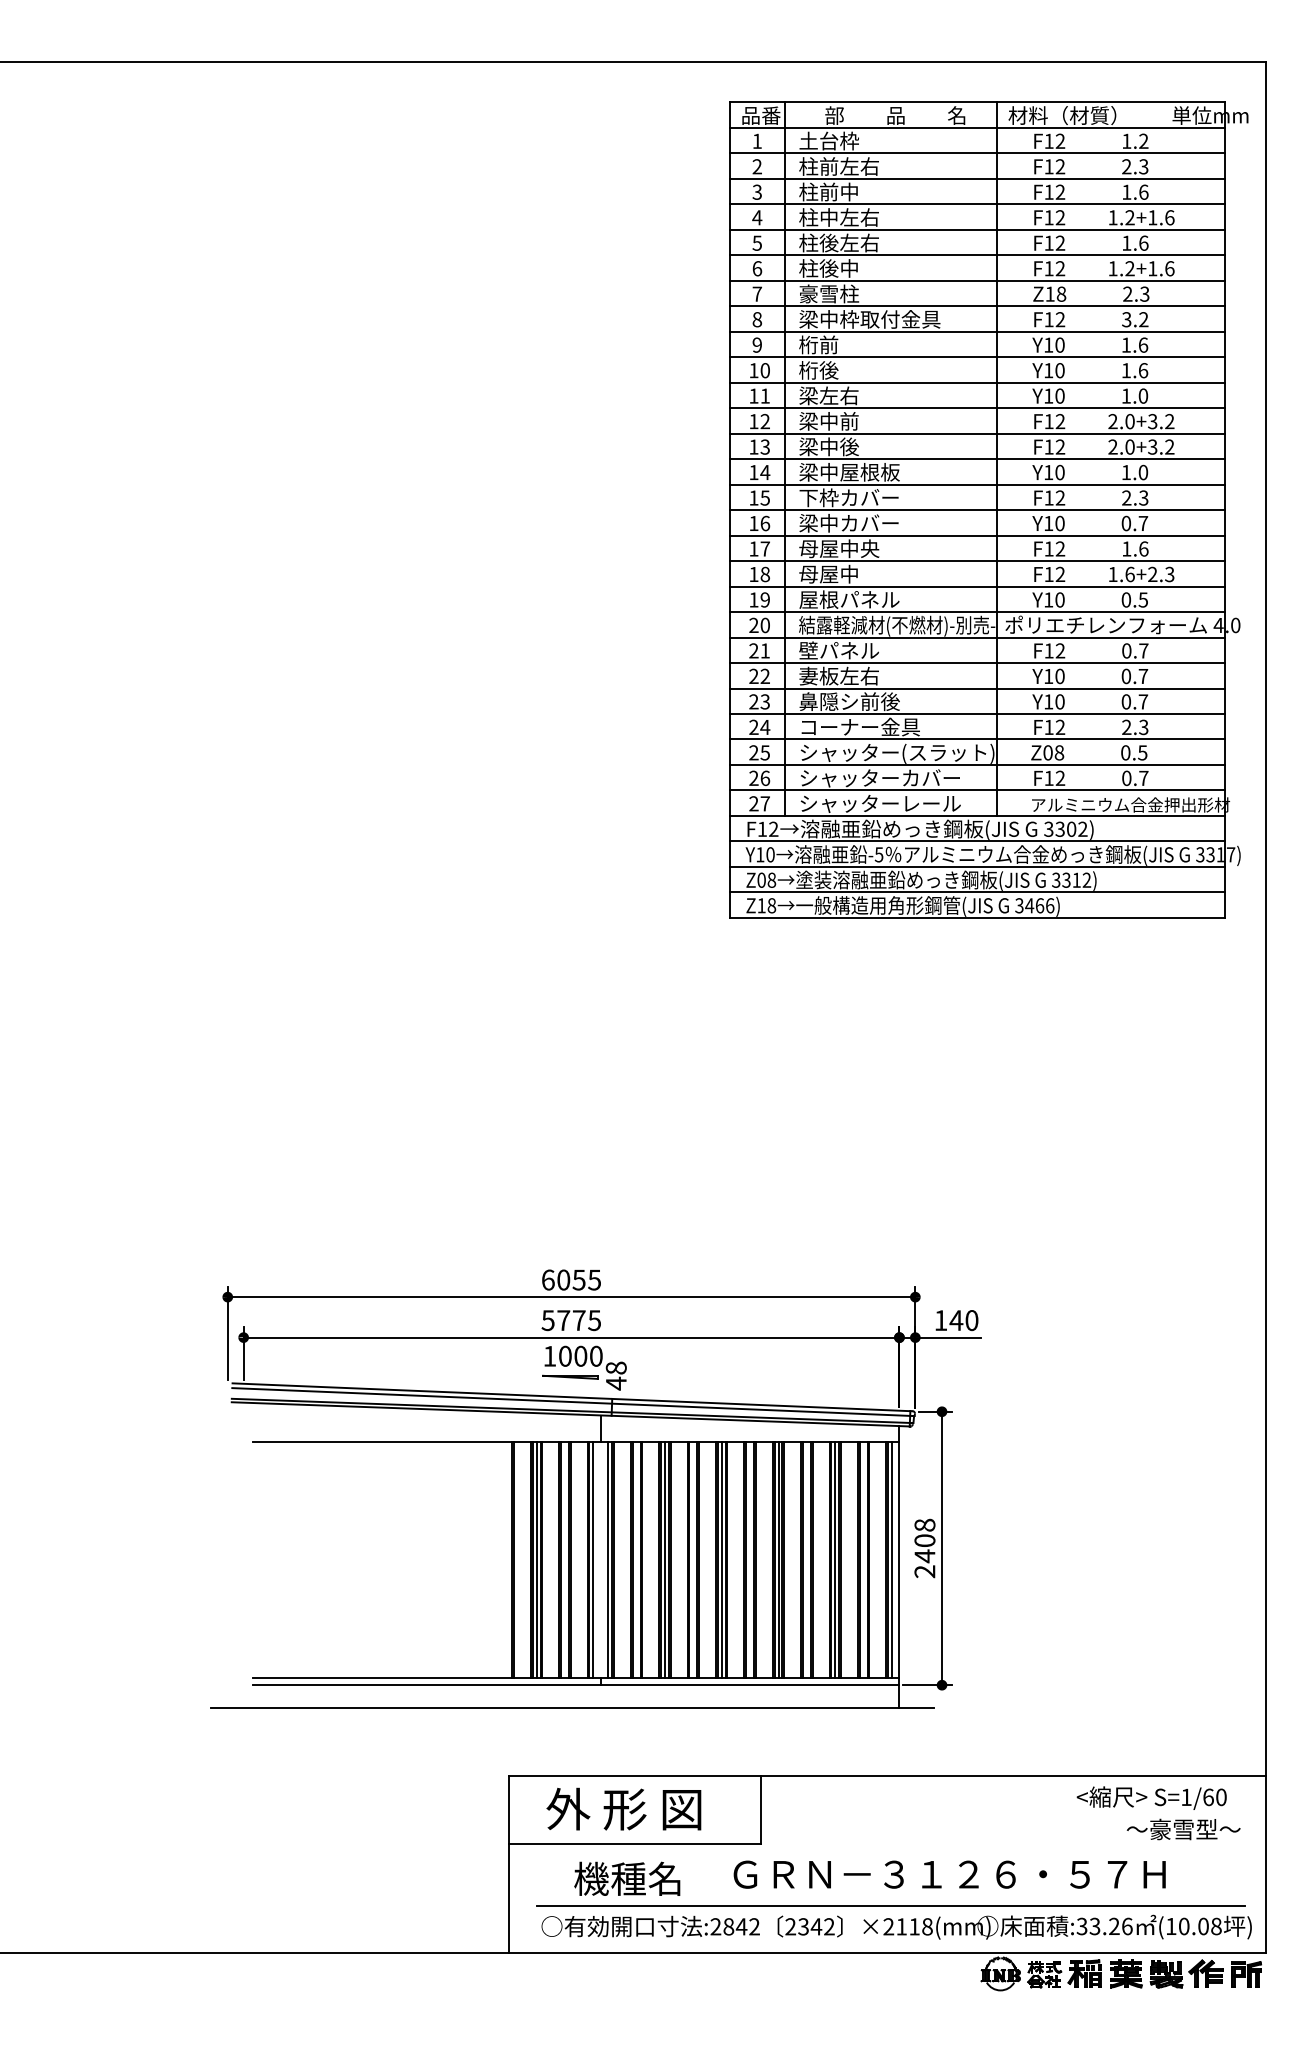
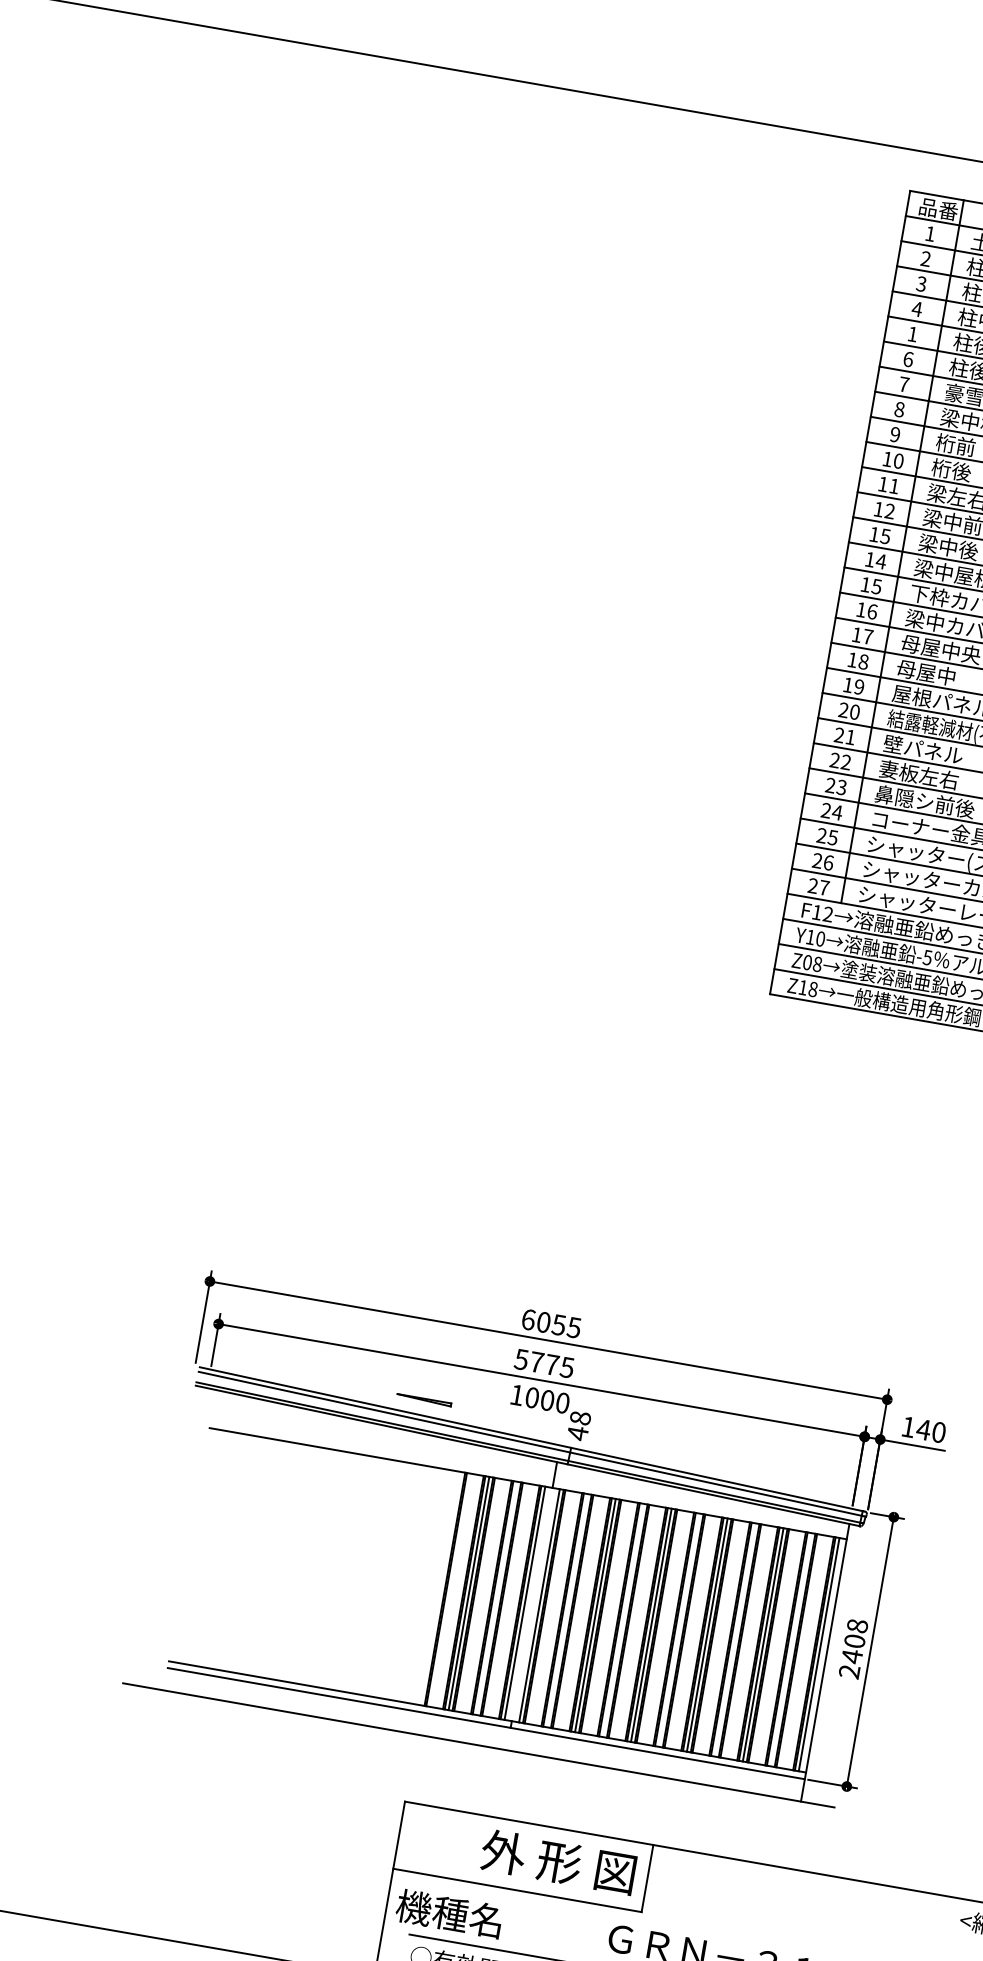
text: (756, 242) -> (912, 333), 5 -> 1
text: (765, 446) -> (885, 535), 13 -> 15
line: (570, 1376) -> (424, 1399), moved
text: (623, 1808) -> (558, 1861), moved
text: (627, 1878) -> (449, 1913), moved

